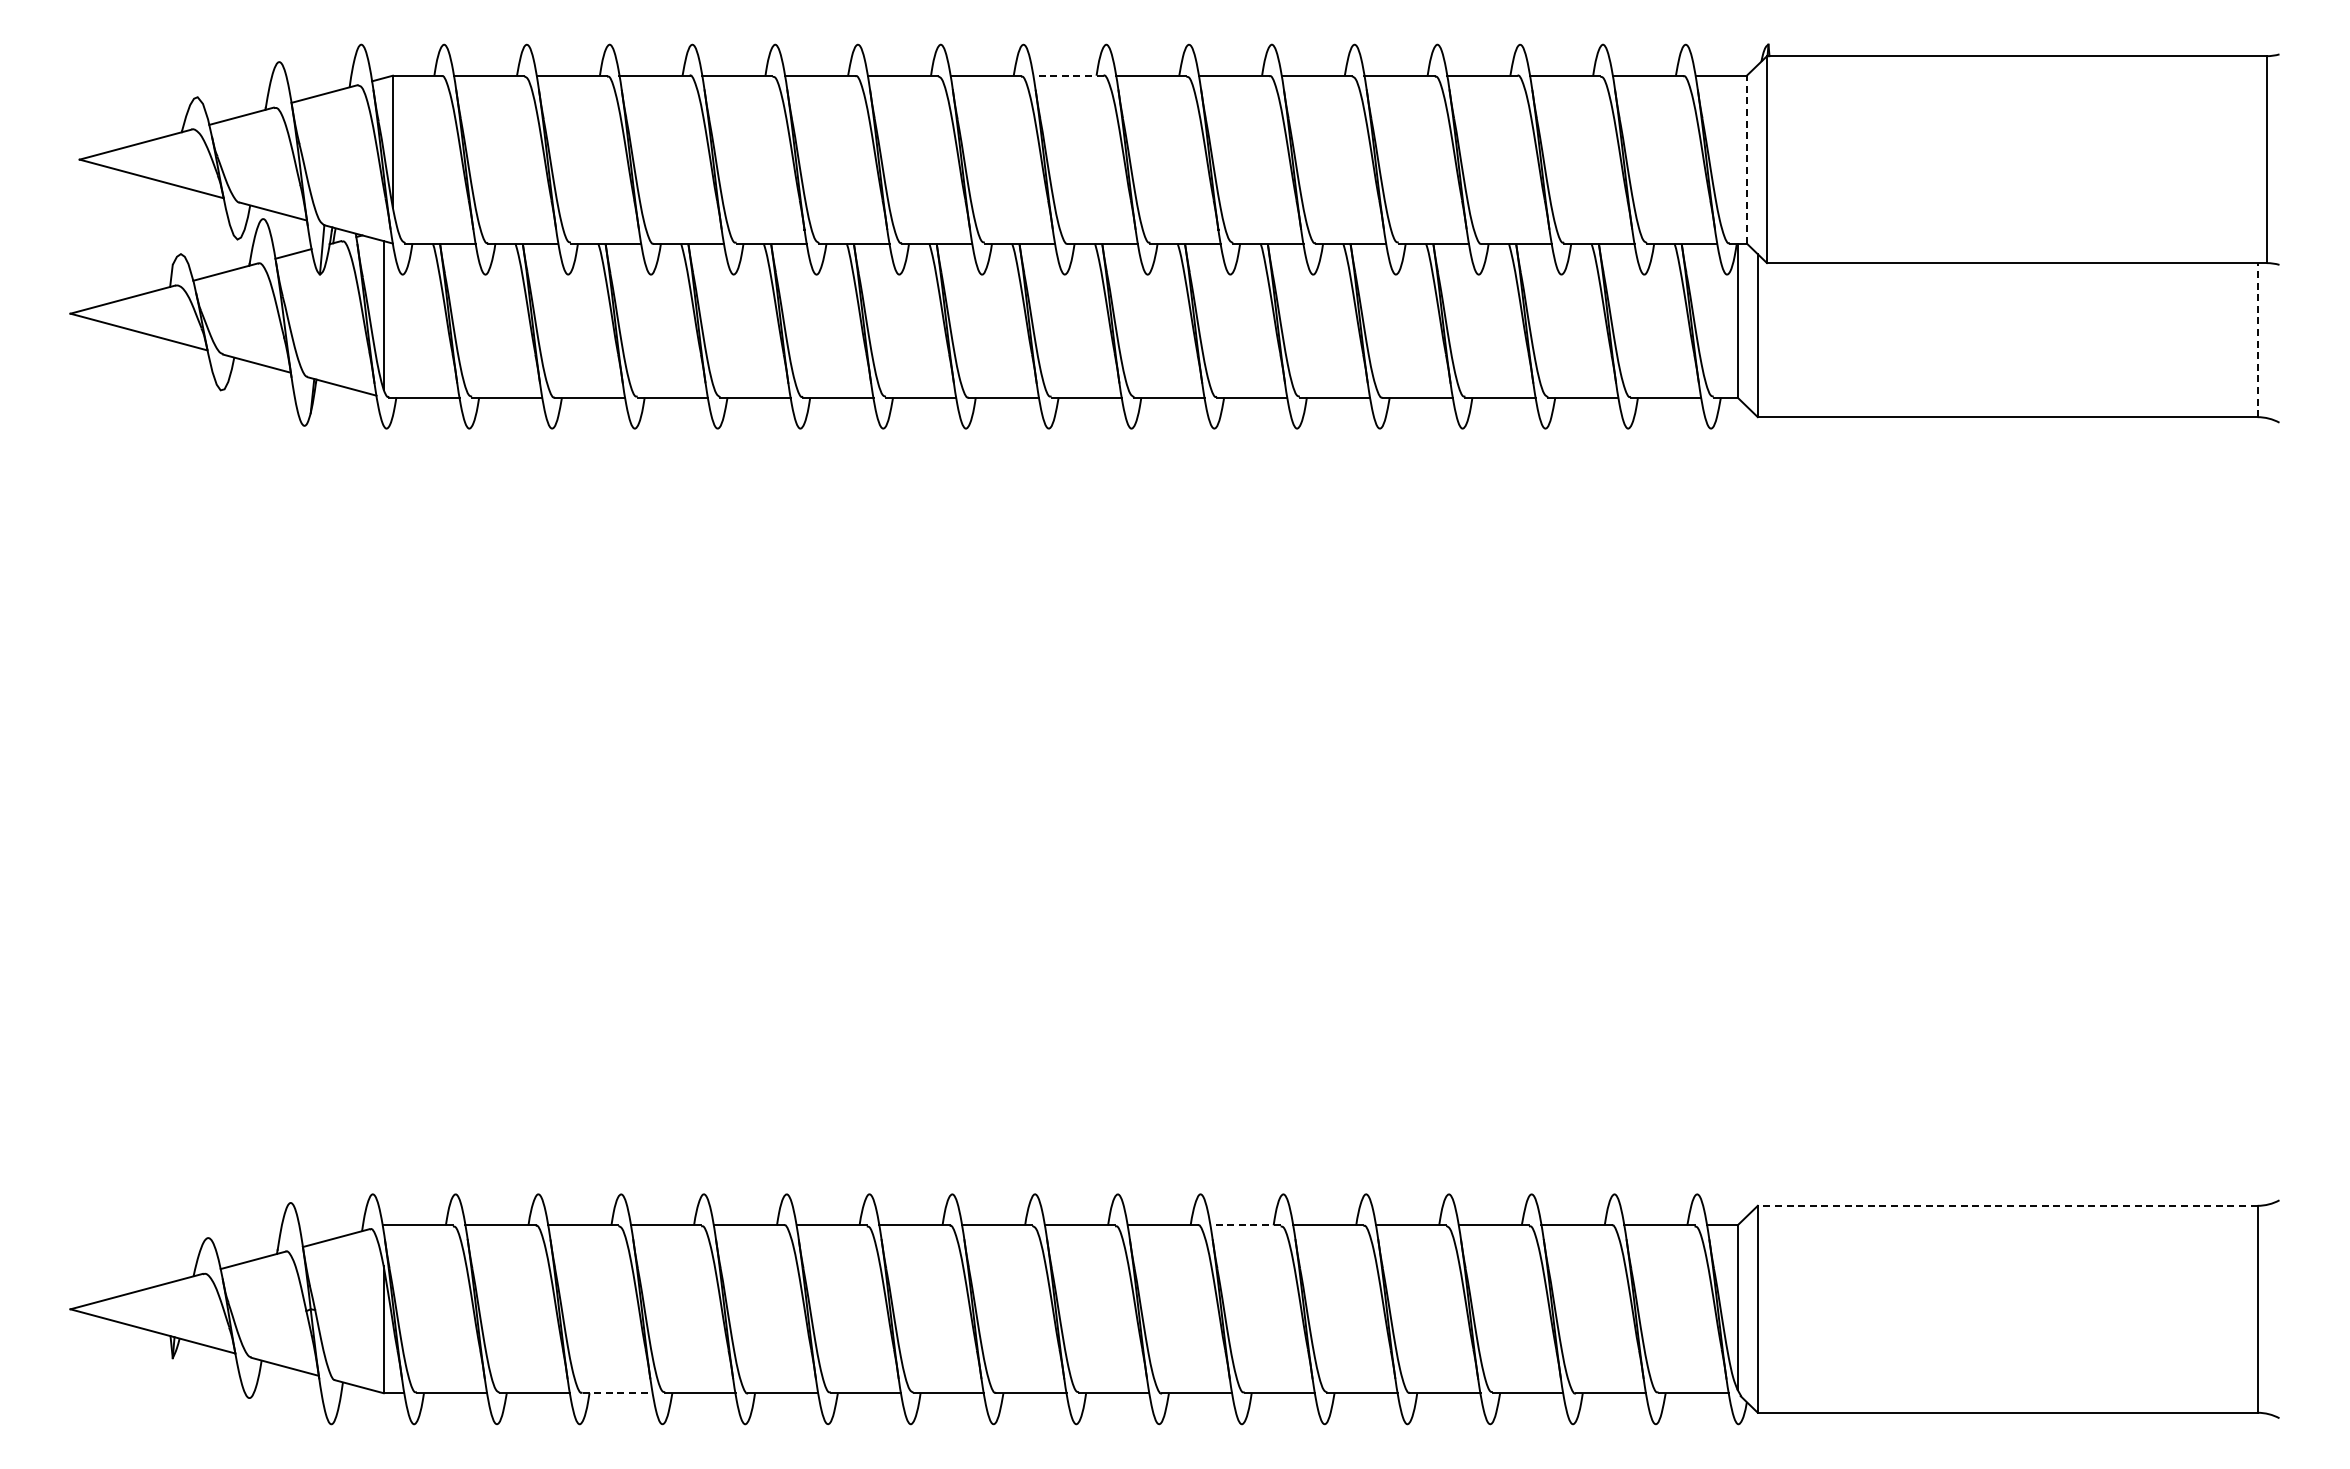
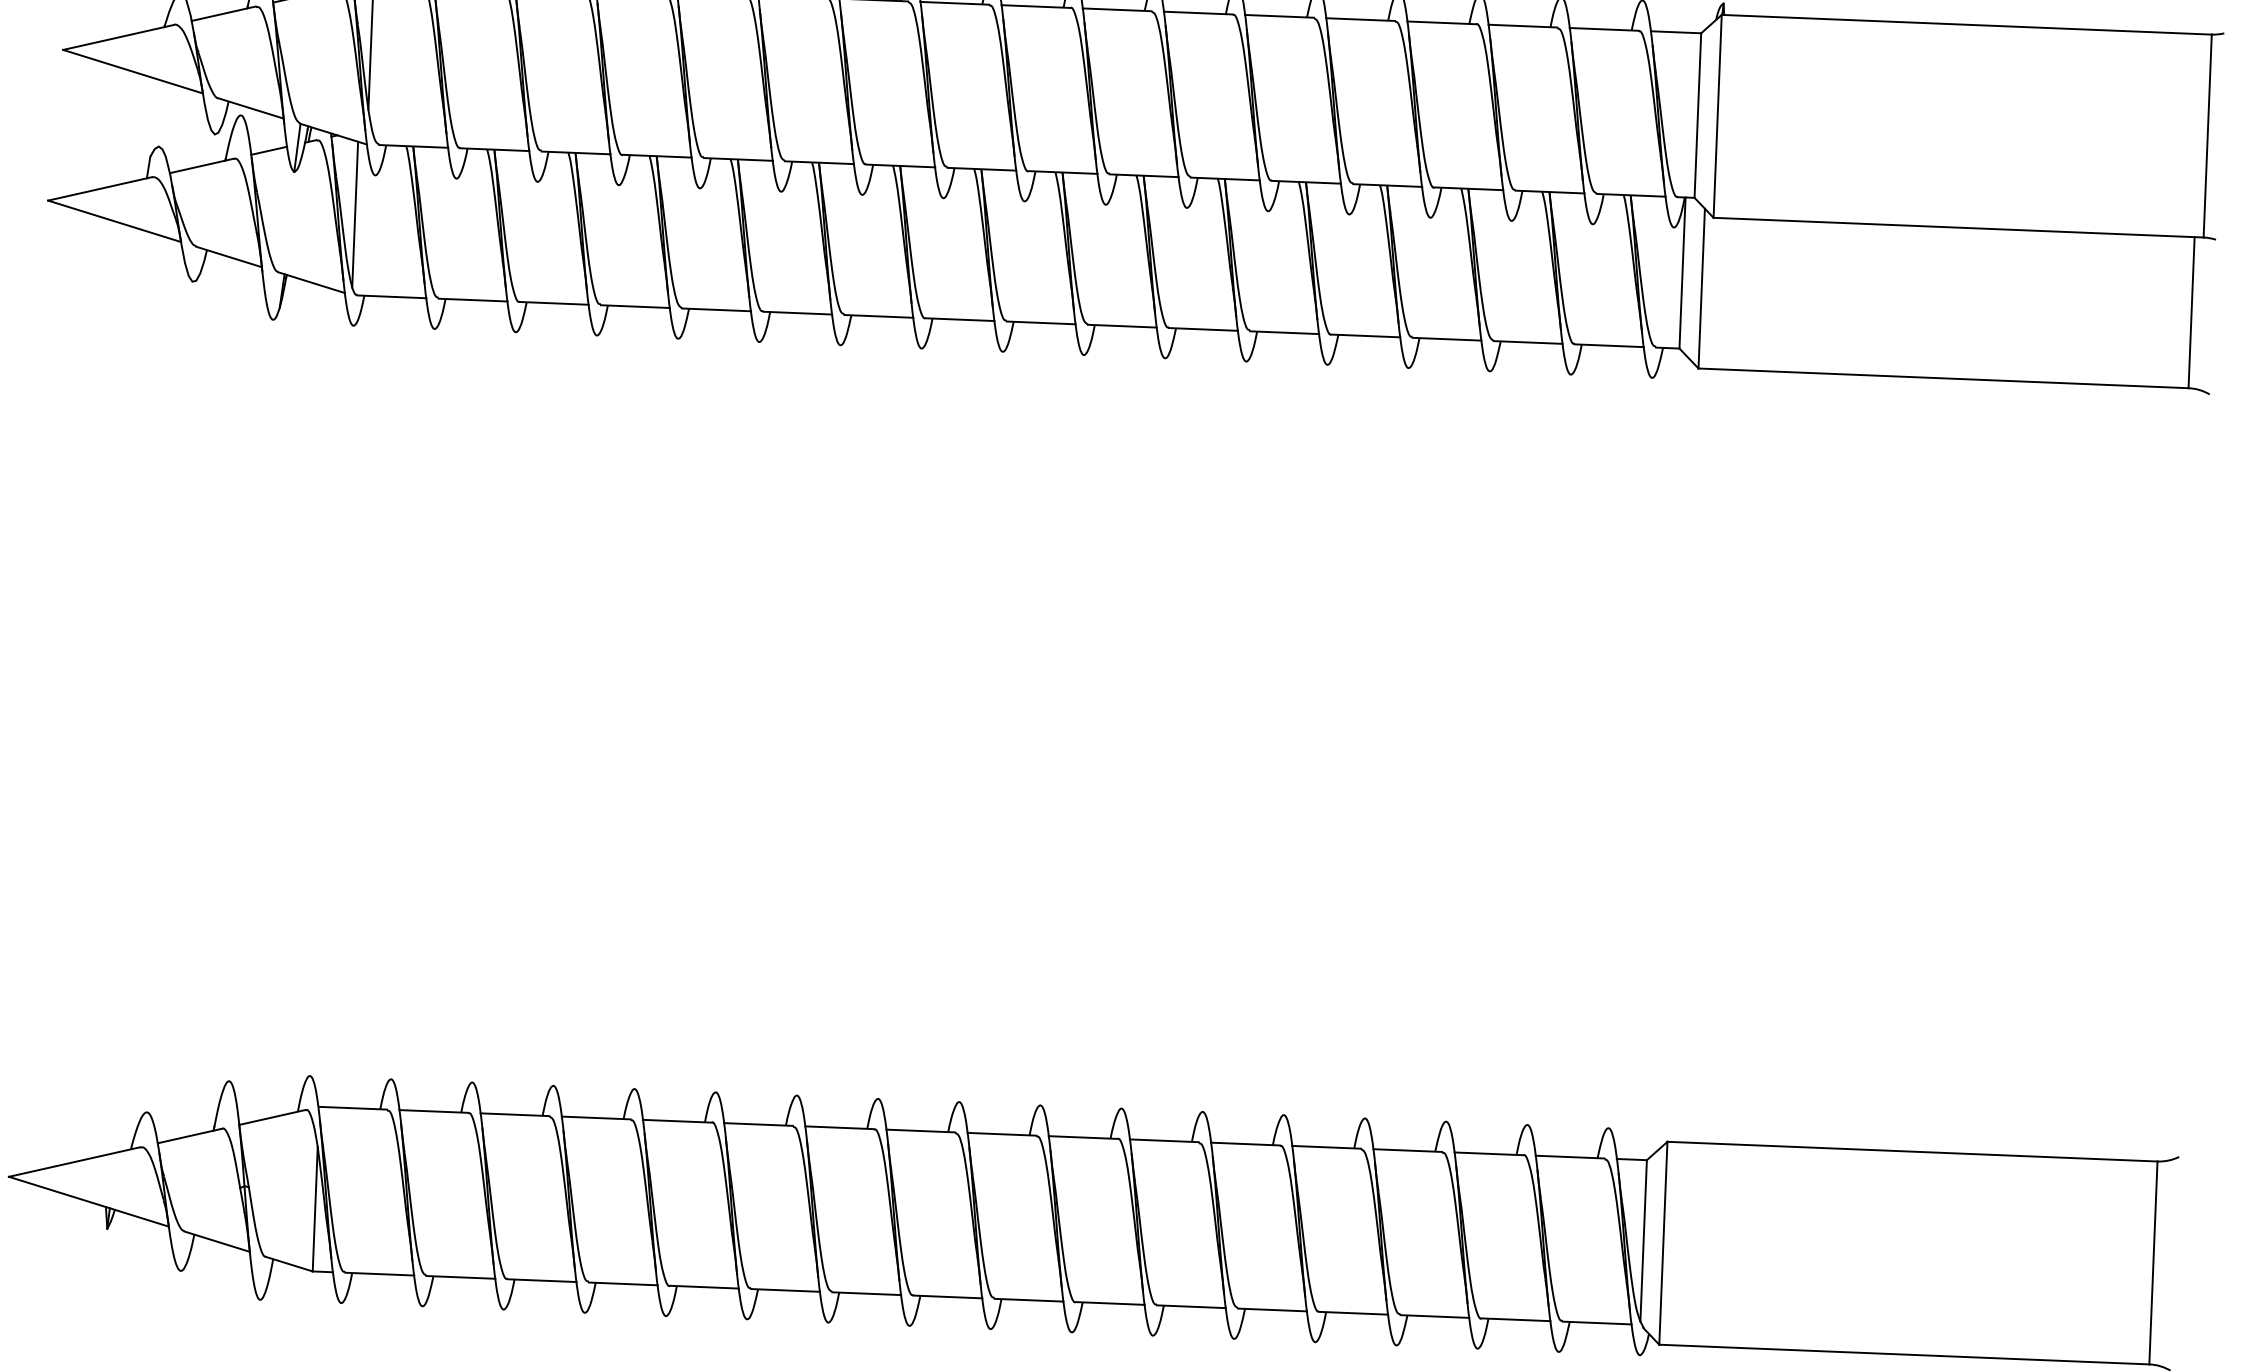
line: (1067, 75) -> (1035, 6), dashed -> solid
line: (1746, 159) -> (1697, 115), dashed -> solid
line: (2257, 339) -> (2191, 312), dashed -> solid
line: (2007, 1205) -> (1912, 1151), dashed -> solid
line: (1244, 1225) -> (1163, 1140), dashed -> solid
line: (618, 1393) -> (542, 1280), dashed -> solid

